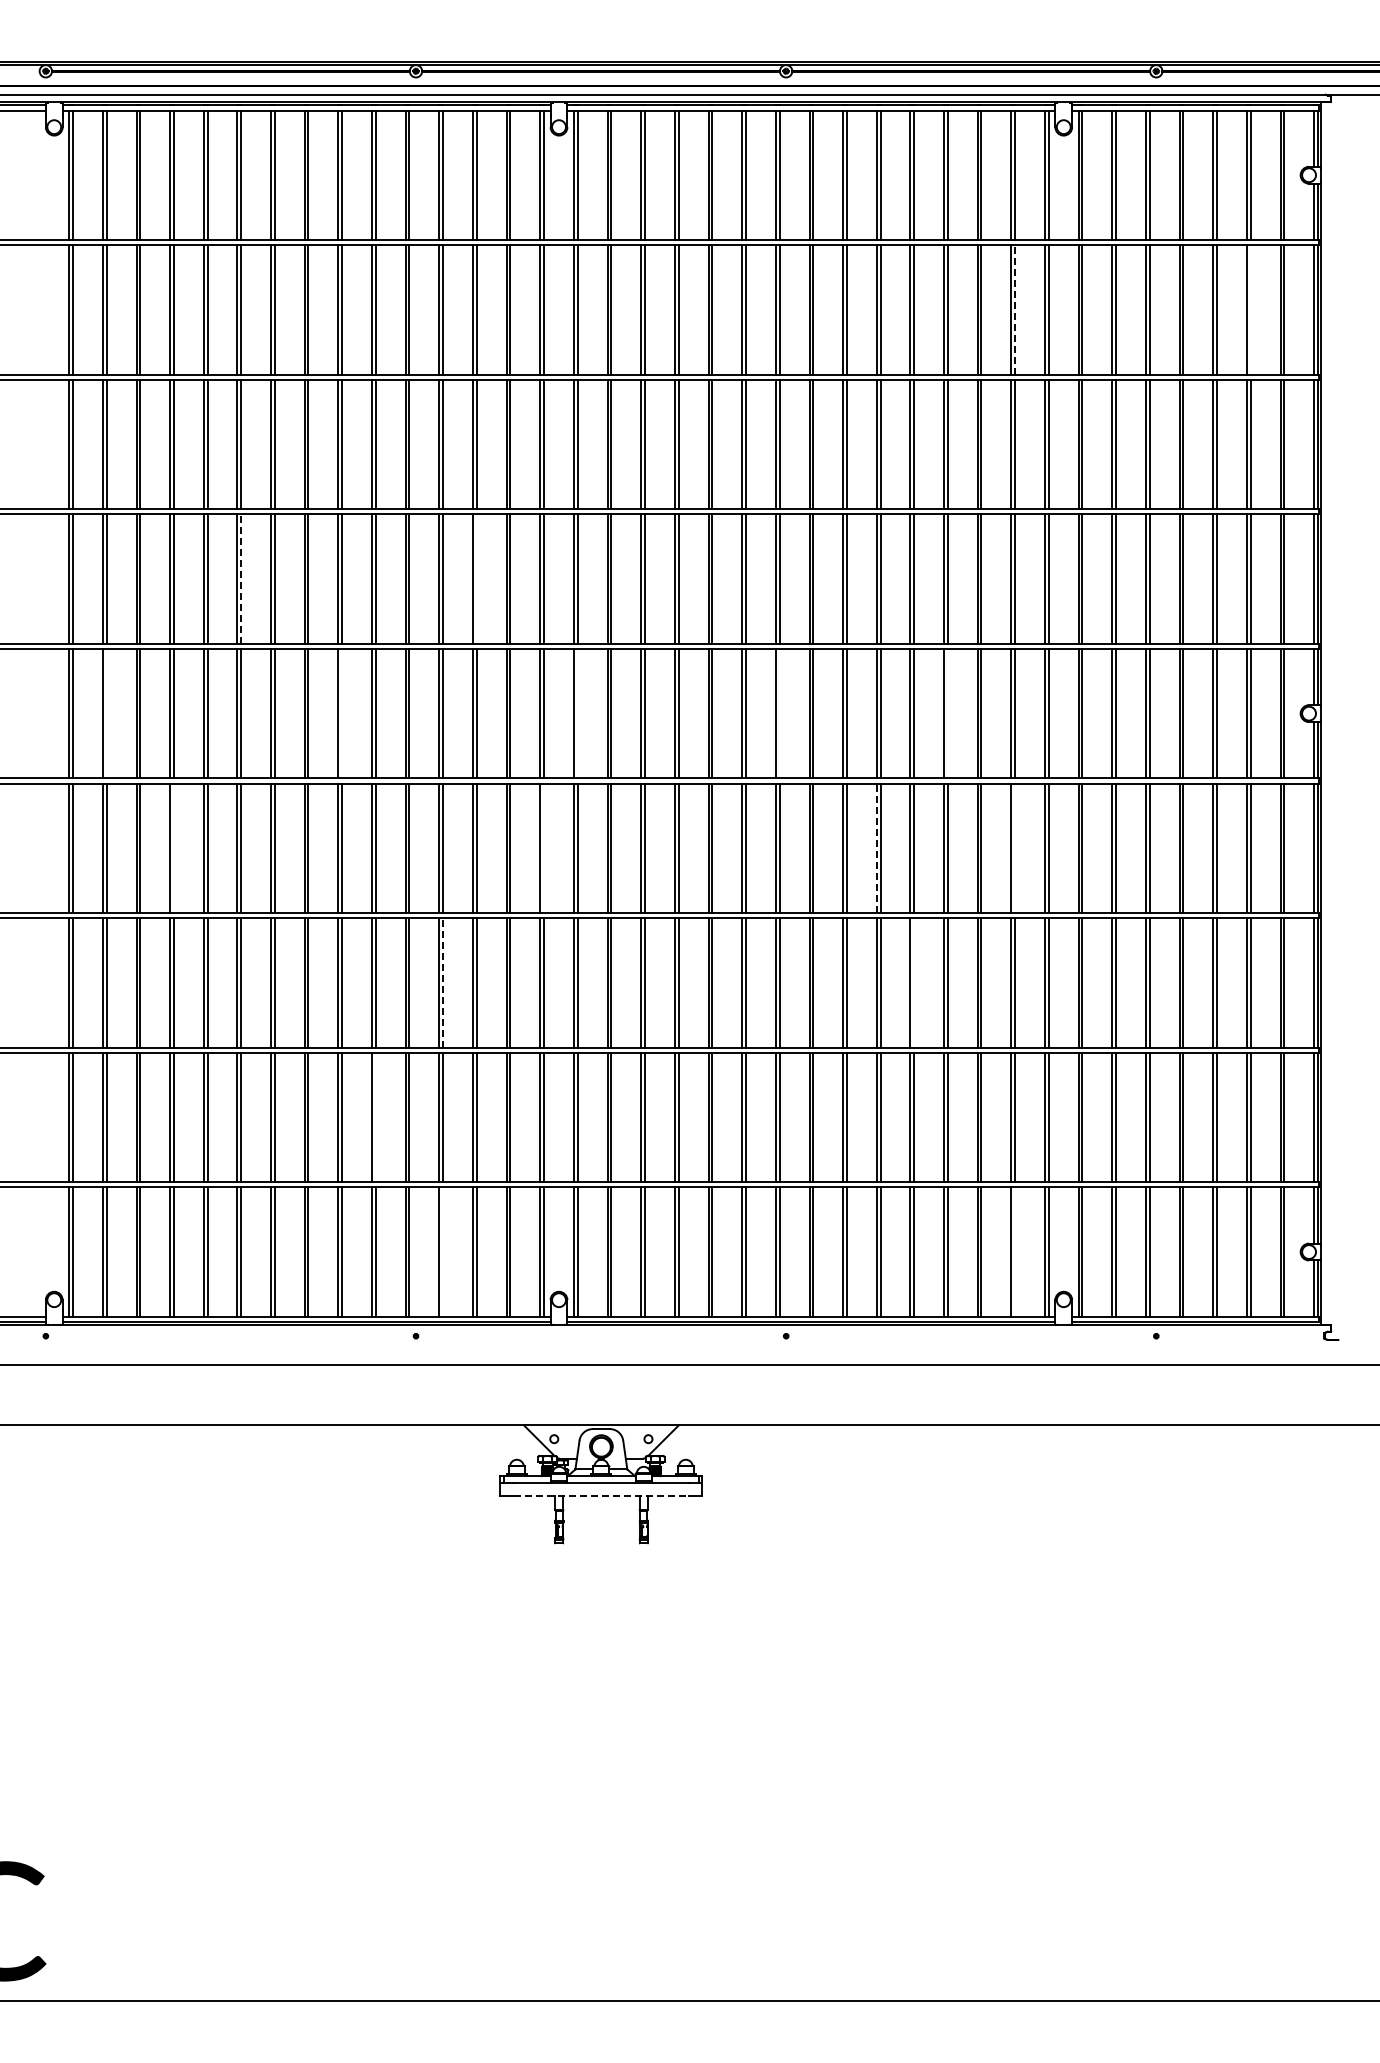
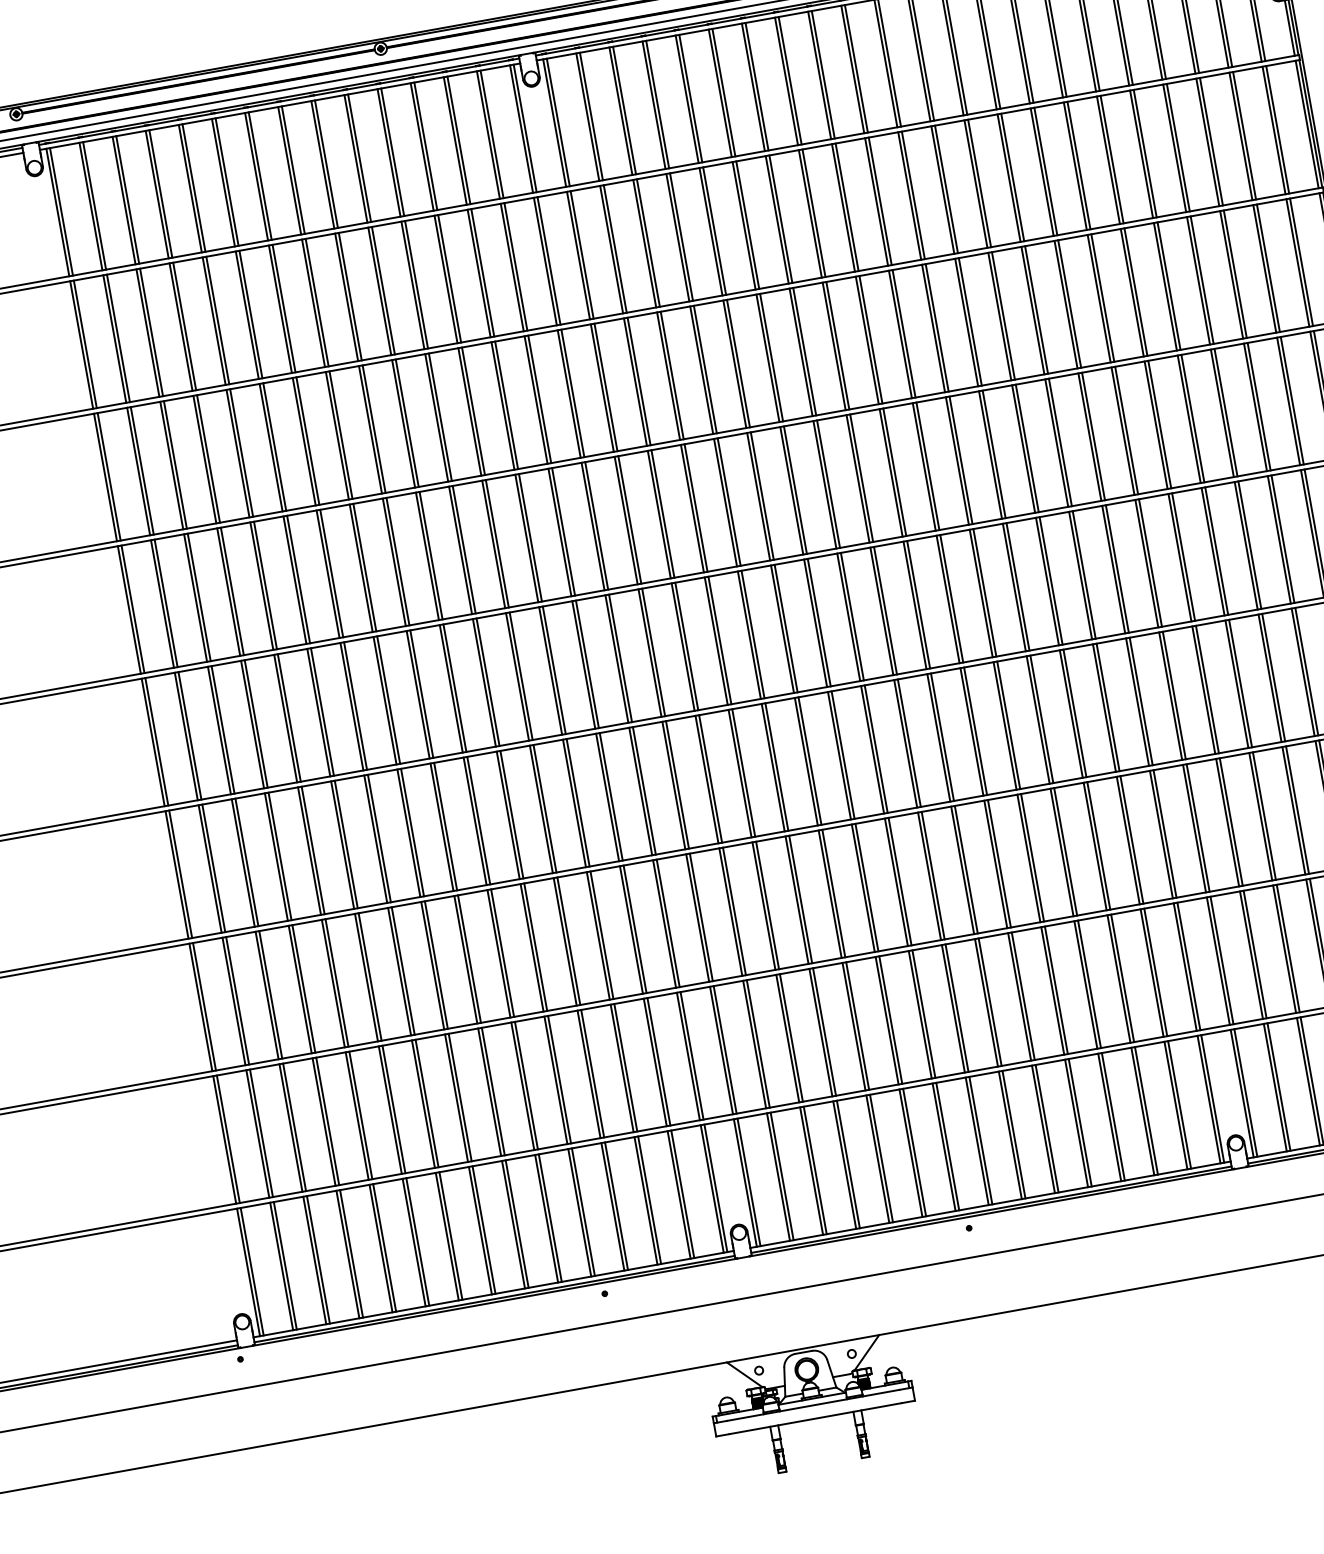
line: (1015, 309) -> (1013, 177), dashed -> solid
line: (1250, 309) -> (1244, 135), added
line: (476, 578) -> (530, 537), added
line: (241, 579) -> (299, 579), dashed -> solid
line: (106, 713) -> (189, 735), added
line: (342, 713) -> (422, 693), added
line: (577, 713) -> (653, 652), added
line: (779, 713) -> (852, 616), added
line: (947, 713) -> (1017, 586), added
line: (173, 848) -> (279, 856), added
line: (544, 848) -> (644, 790), added
line: (876, 848) -> (971, 732), dashed -> solid
line: (1015, 848) -> (1108, 707), added
line: (443, 982) -> (569, 940), dashed -> solid
line: (914, 982) -> (1032, 857), added
line: (375, 1117) -> (526, 1085), added
line: (443, 1251) -> (616, 1205), added
line: (1015, 1251) -> (1179, 1104), added
line: (601, 1496) -> (815, 1418), dashed -> solid

